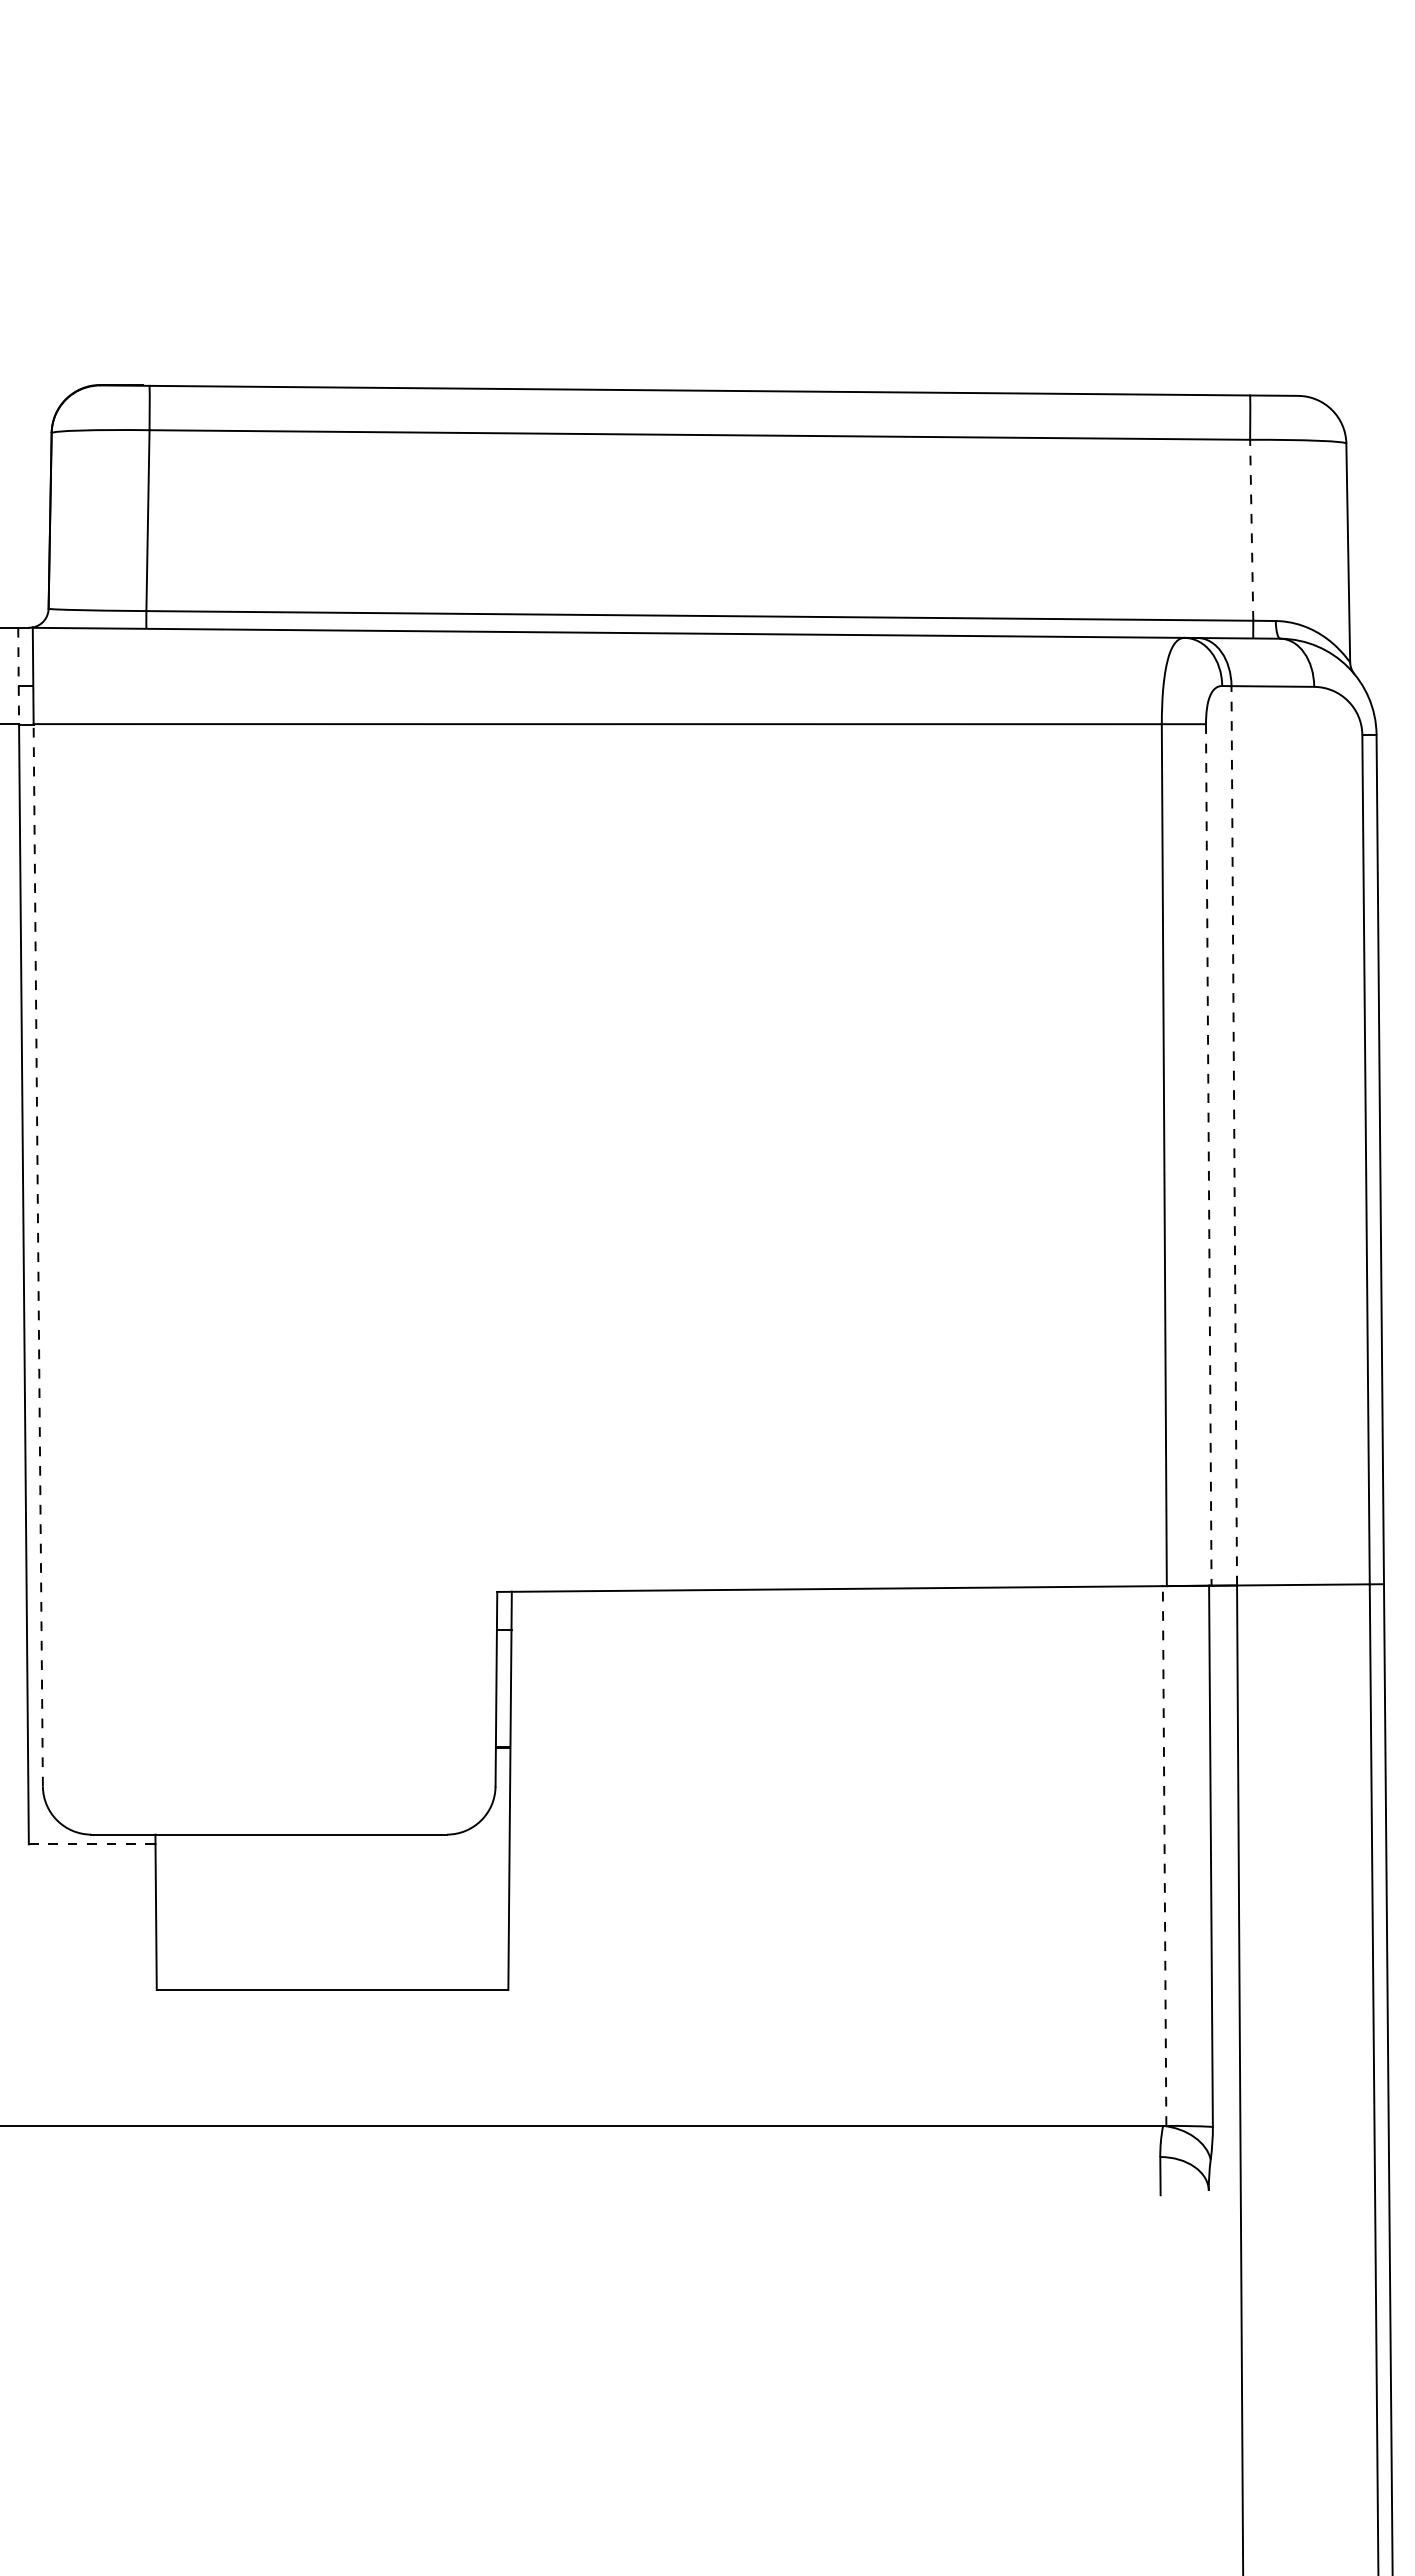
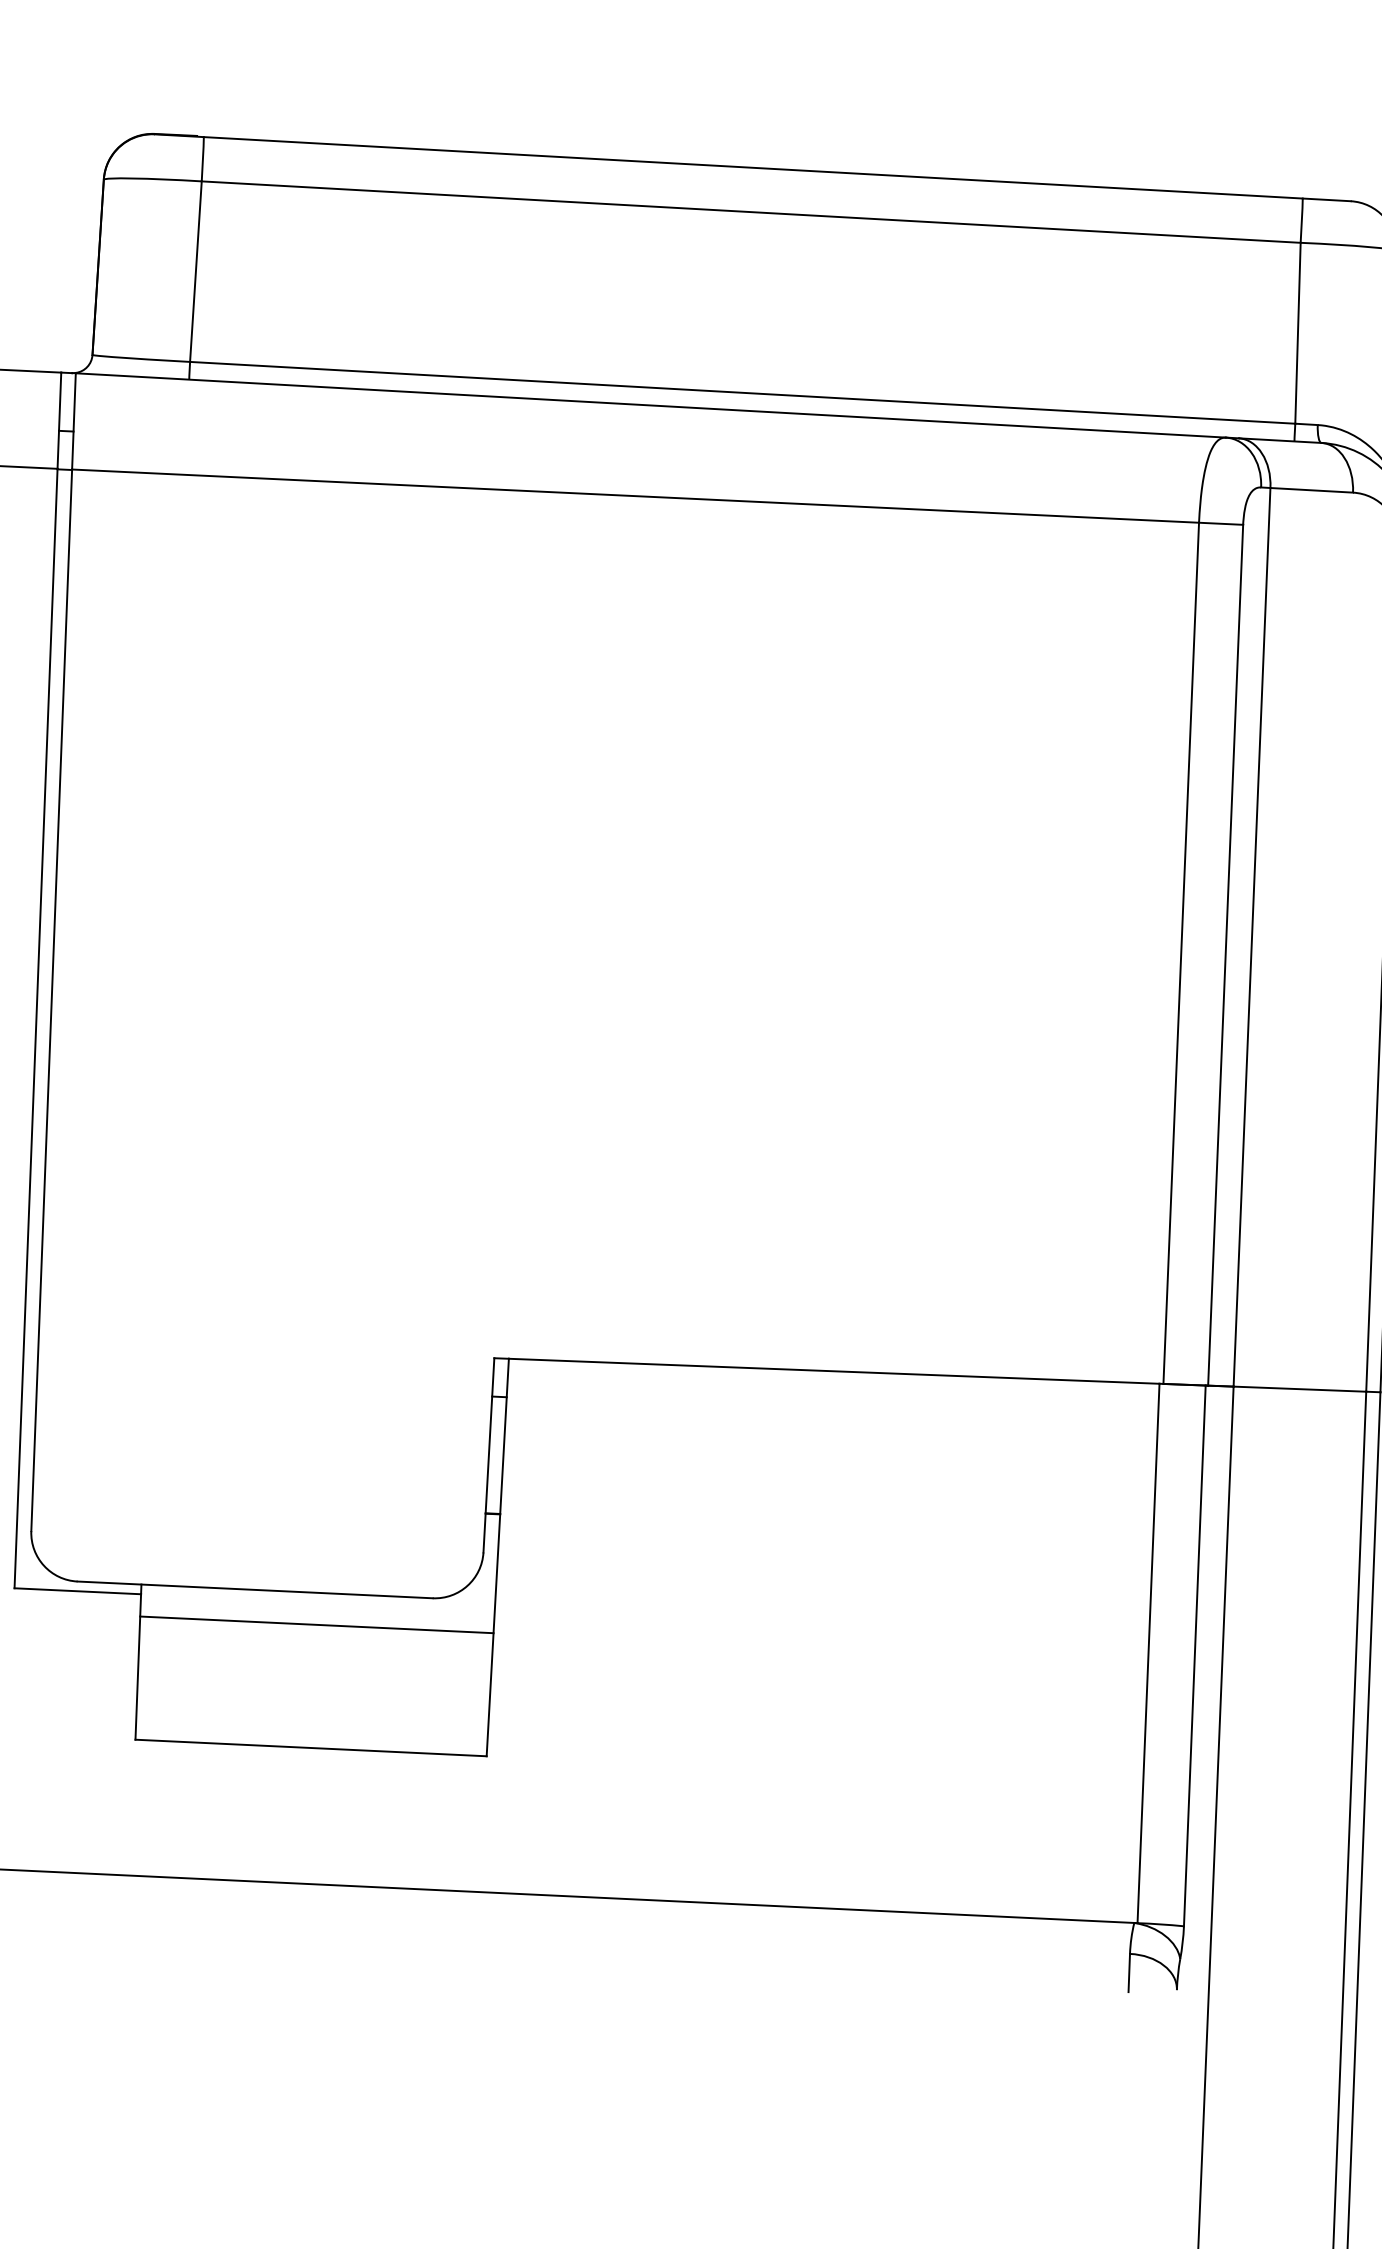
line: (1251, 529) -> (1297, 332), dashed -> solid
line: (18, 676) -> (59, 421), dashed -> solid
line: (1234, 1135) -> (1252, 937), dashed -> solid
line: (1208, 1154) -> (1225, 954), dashed -> solid
line: (38, 1254) -> (51, 999), dashed -> solid
line: (92, 1844) -> (78, 1591), dashed -> solid
line: (1164, 1856) -> (1148, 1653), dashed -> solid
line: (332, 1866) -> (316, 1624), added

